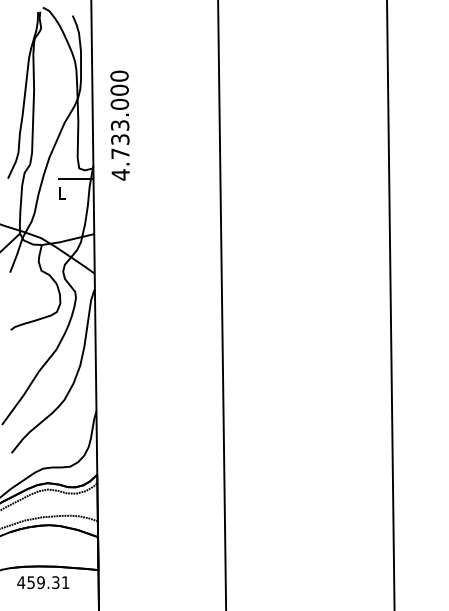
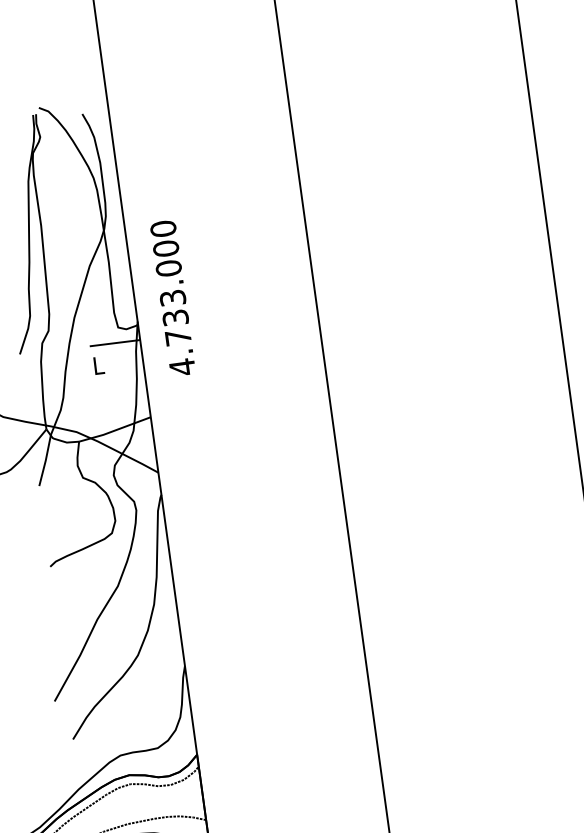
text: (119, 125) -> (172, 298), moved

